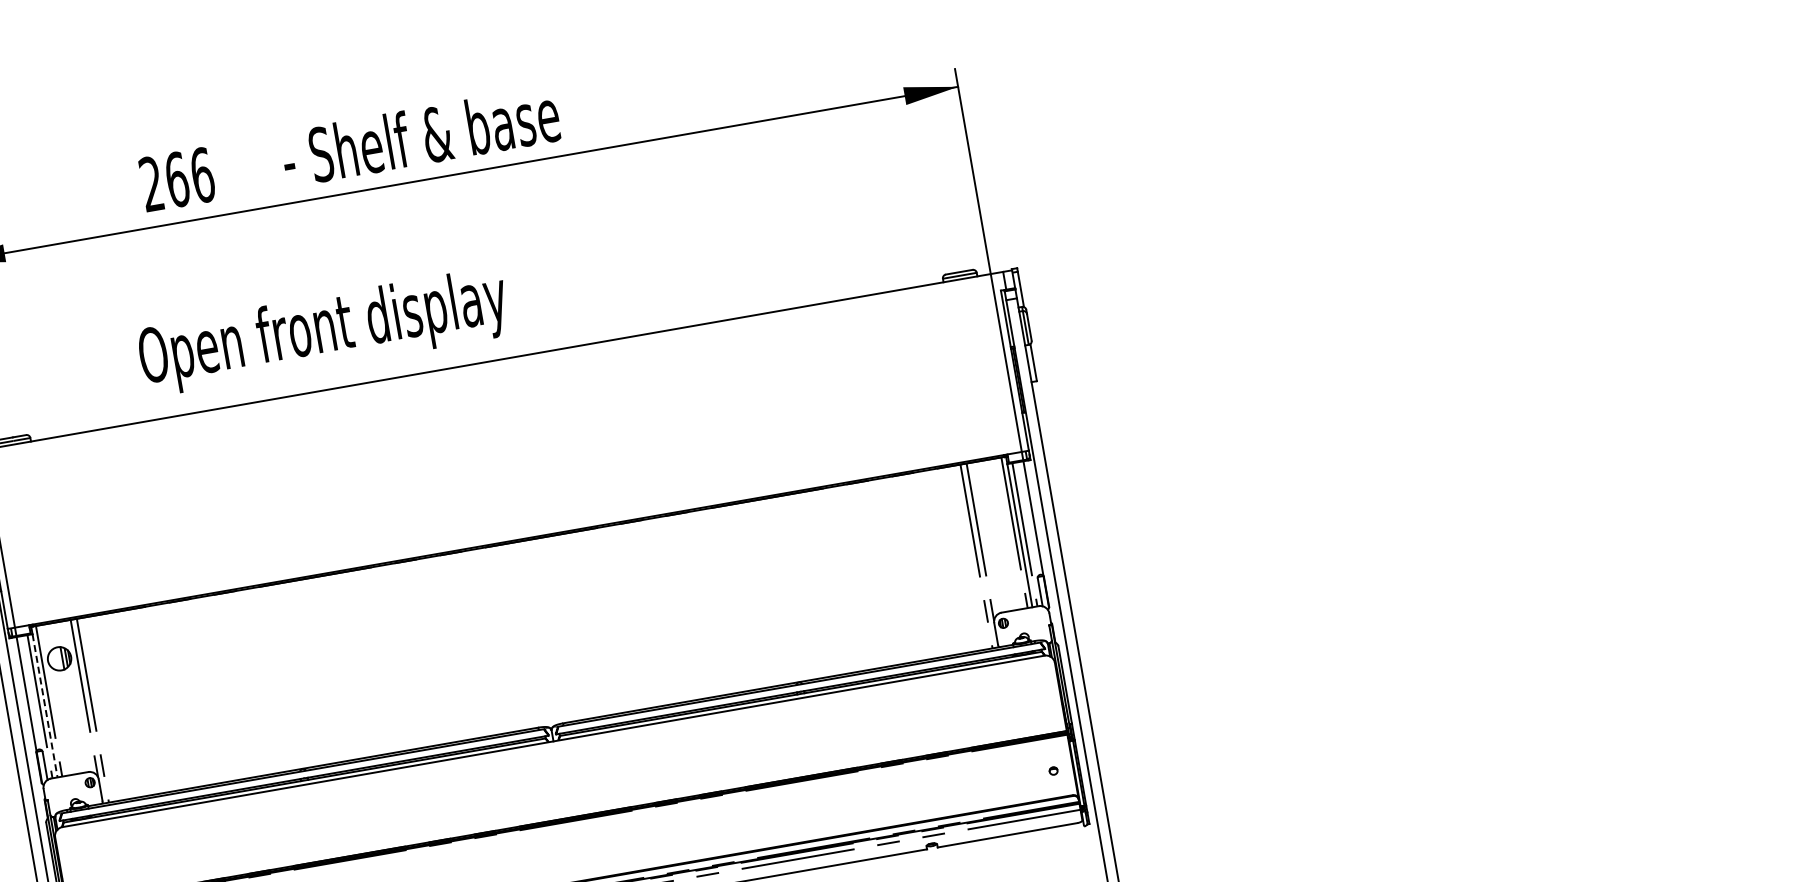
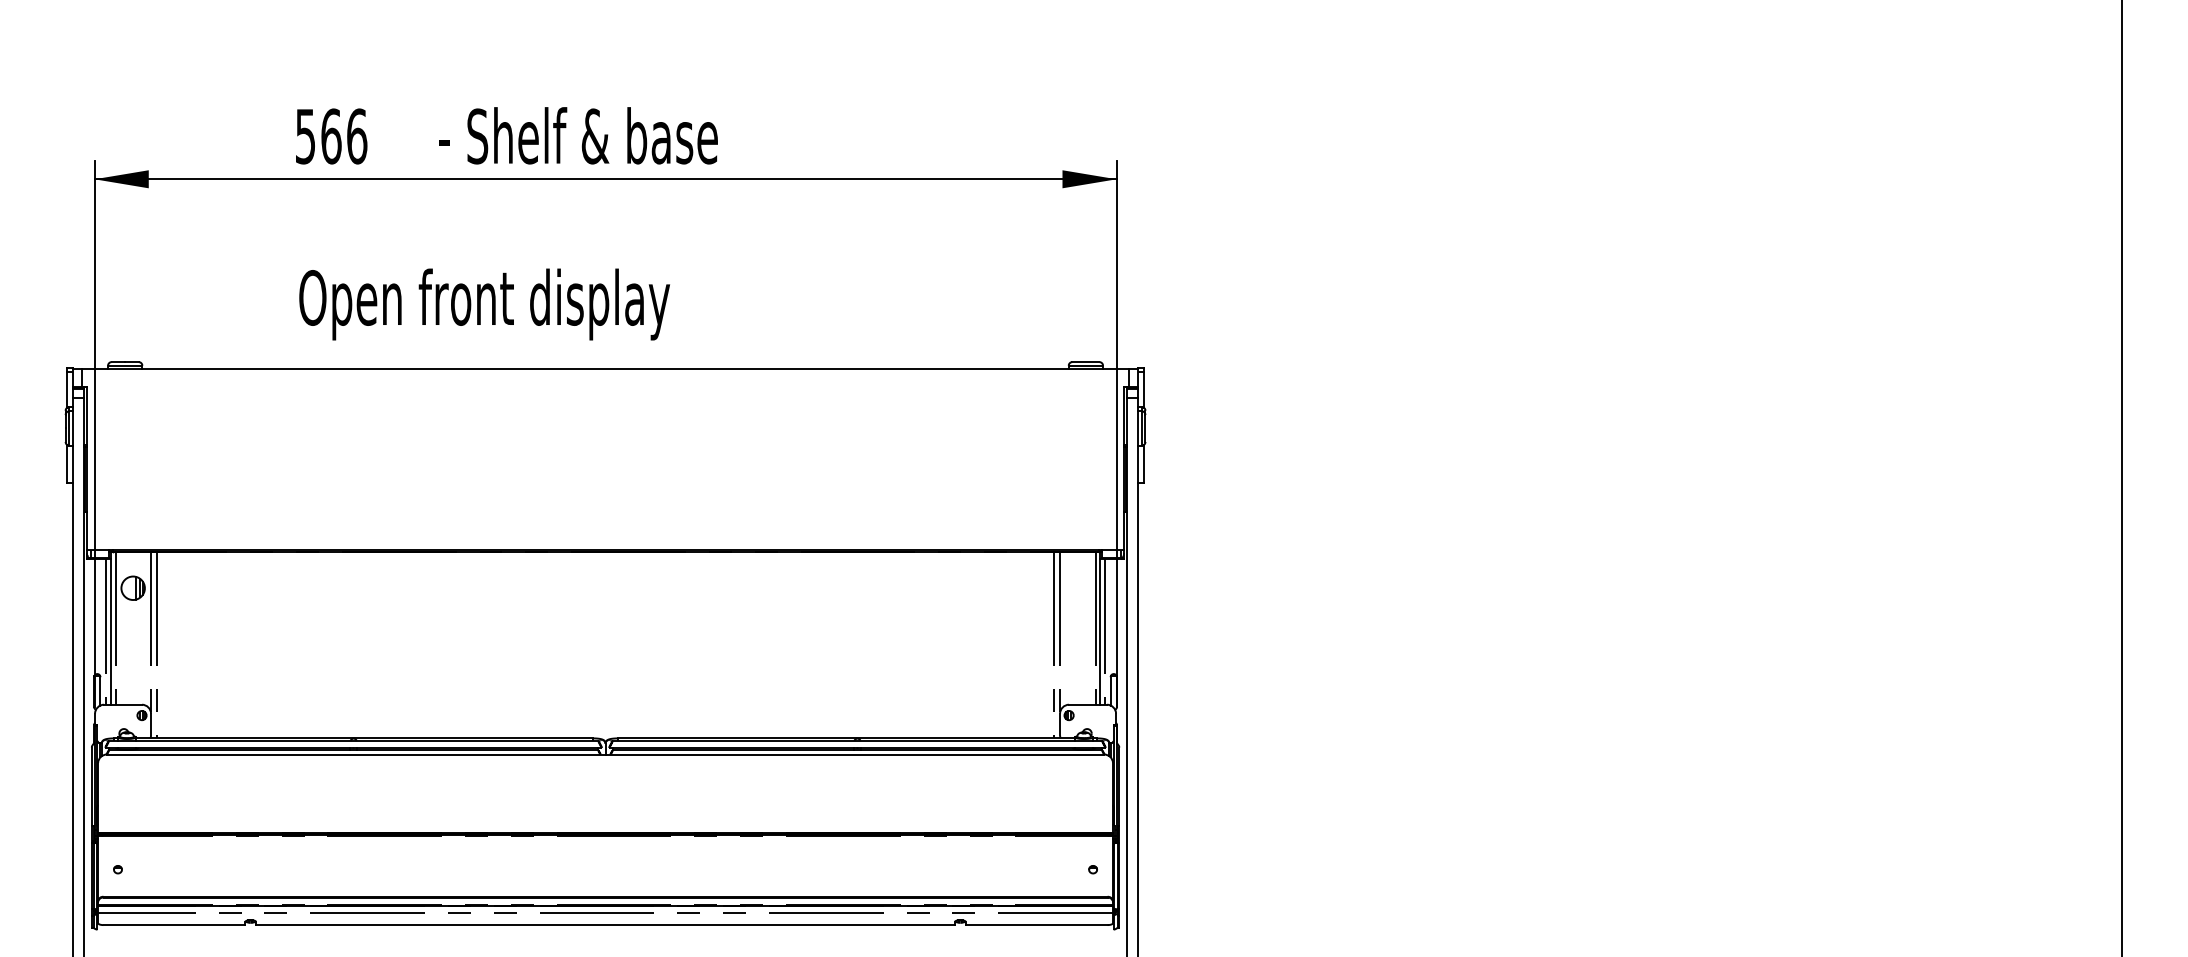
text: (150, 184) -> (304, 136), 266 -> 566
text: (323, 331) -> (484, 304), moved
line: (44, 706) -> (110, 632), dashed -> solid

